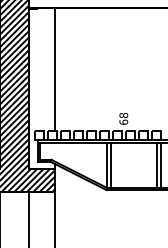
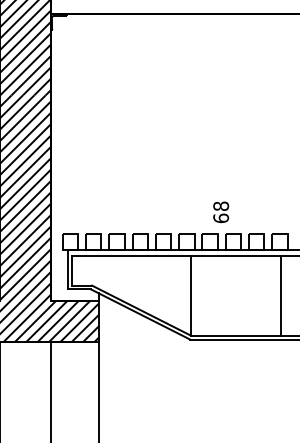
line: (55, 69) -> (99, 124), removed
line: (110, 165) -> (197, 295), removed
line: (160, 165) -> (286, 295), removed

